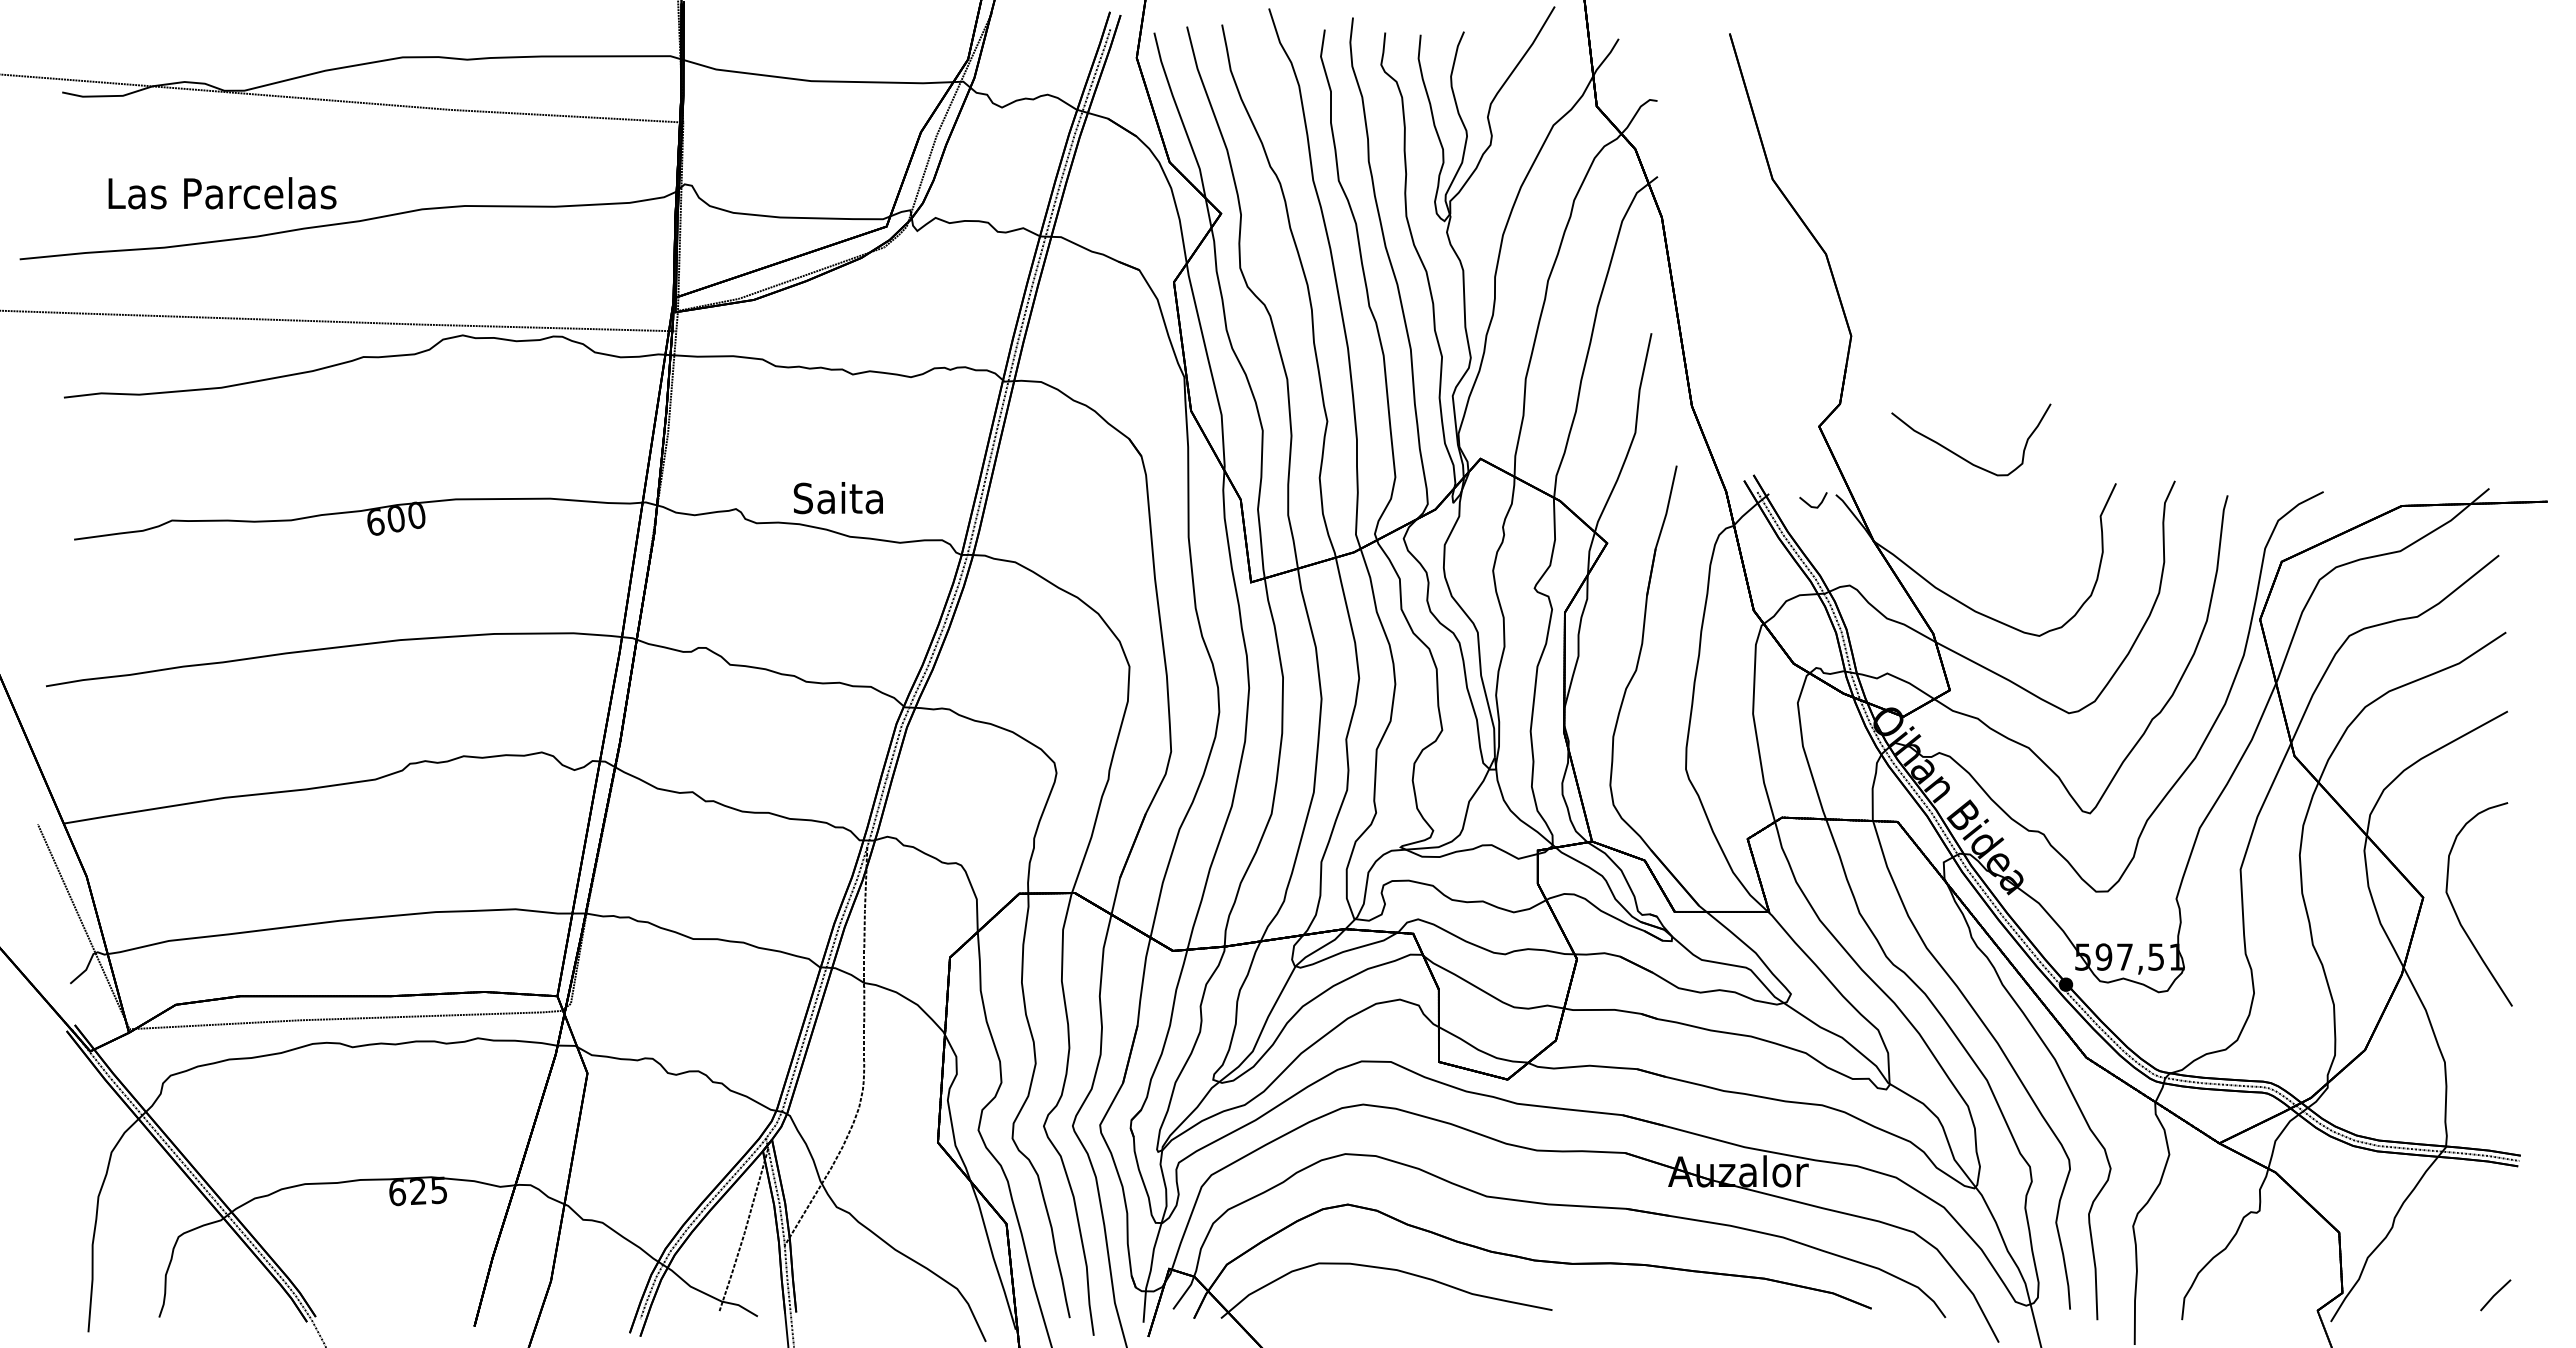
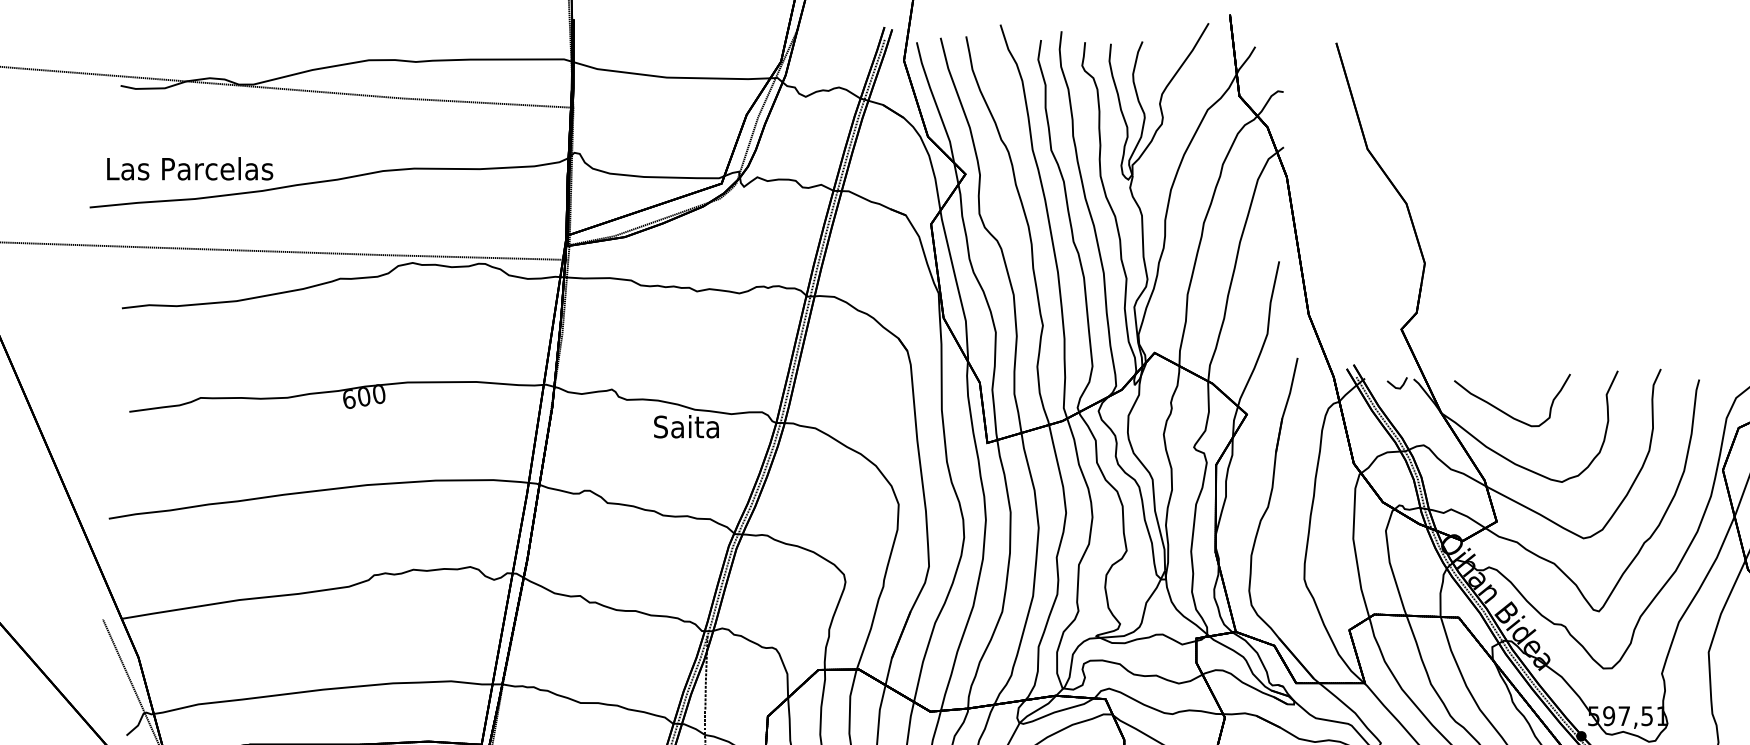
text: (222, 193) -> (190, 168), moved
curve: (1963, 457) -> (1506, 413), moved
text: (837, 498) -> (685, 427), moved

